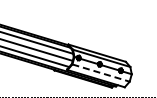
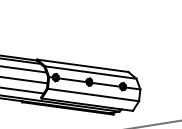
line: (101, 73) -> (94, 95), dashed -> solid

